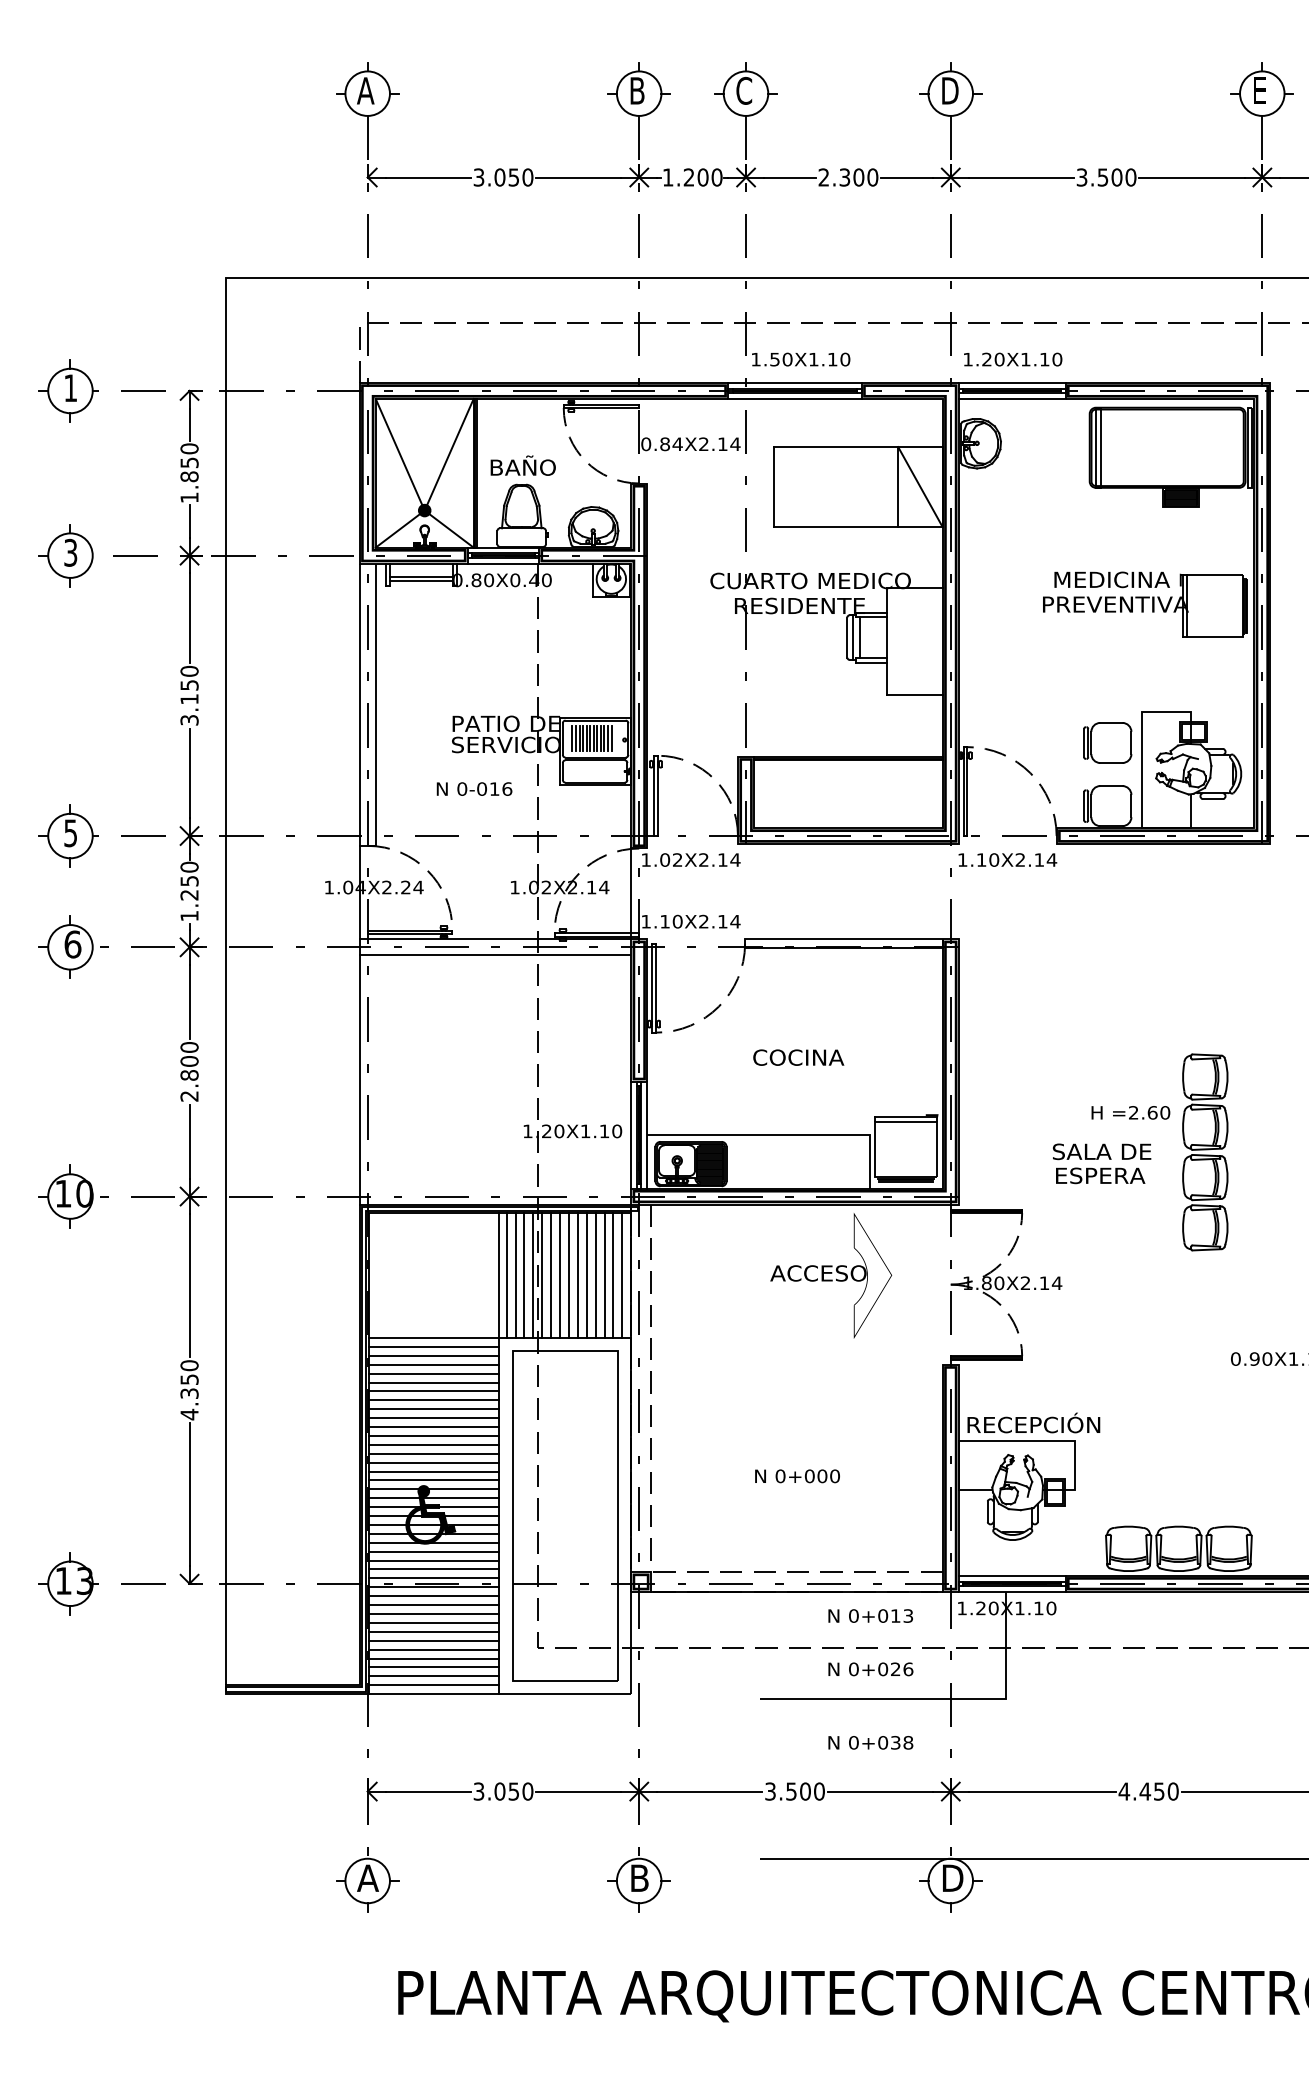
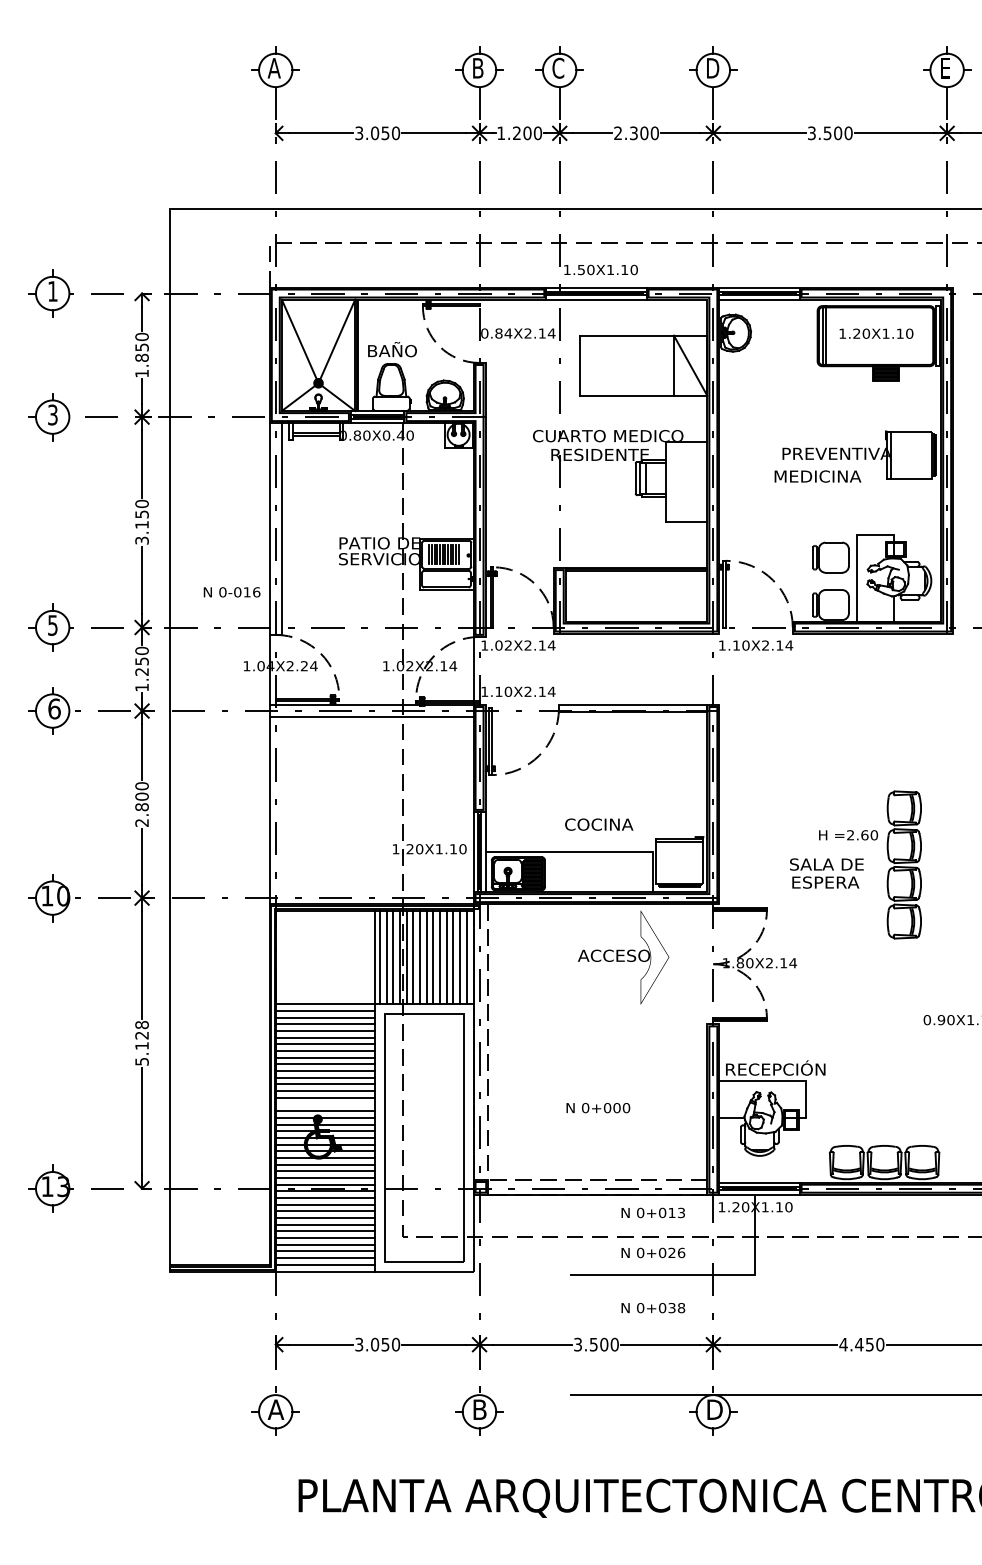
text: (1013, 359) -> (876, 333), moved
text: (1111, 579) -> (817, 476), moved
text: (474, 788) -> (232, 591), moved
text: (798, 1057) -> (599, 824), moved
text: (189, 1390) -> (142, 1043), 4.350 -> 5.128
line: (433, 1471) -> (325, 1104), removed

